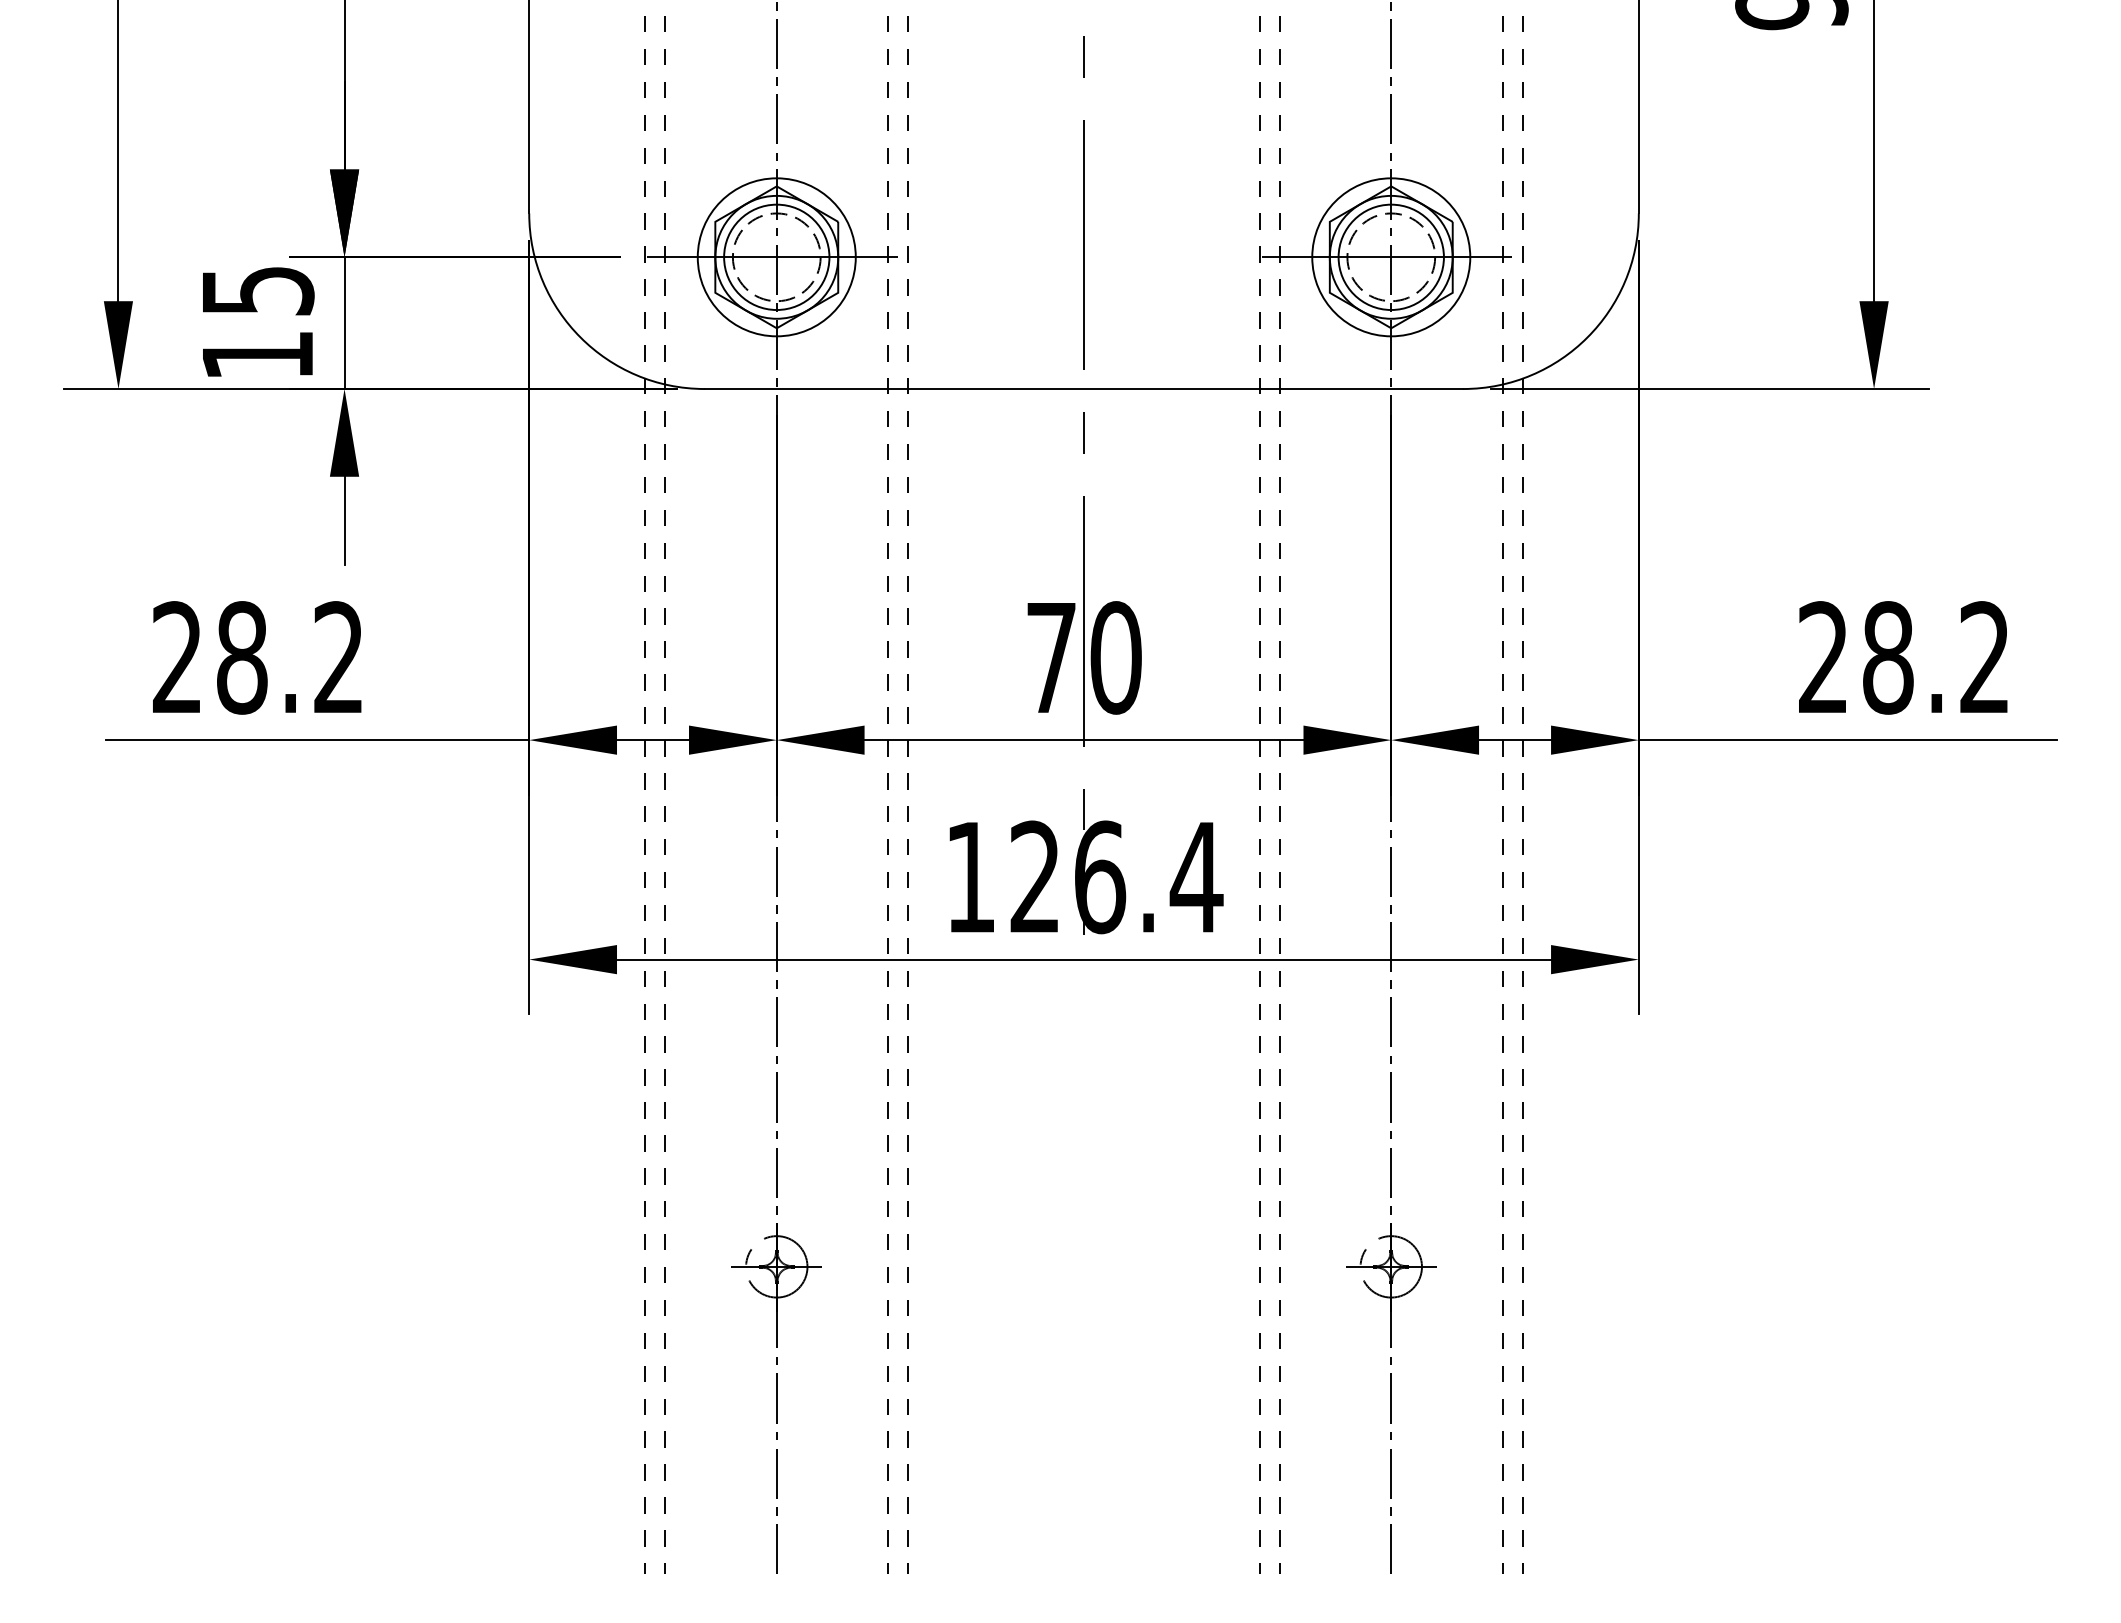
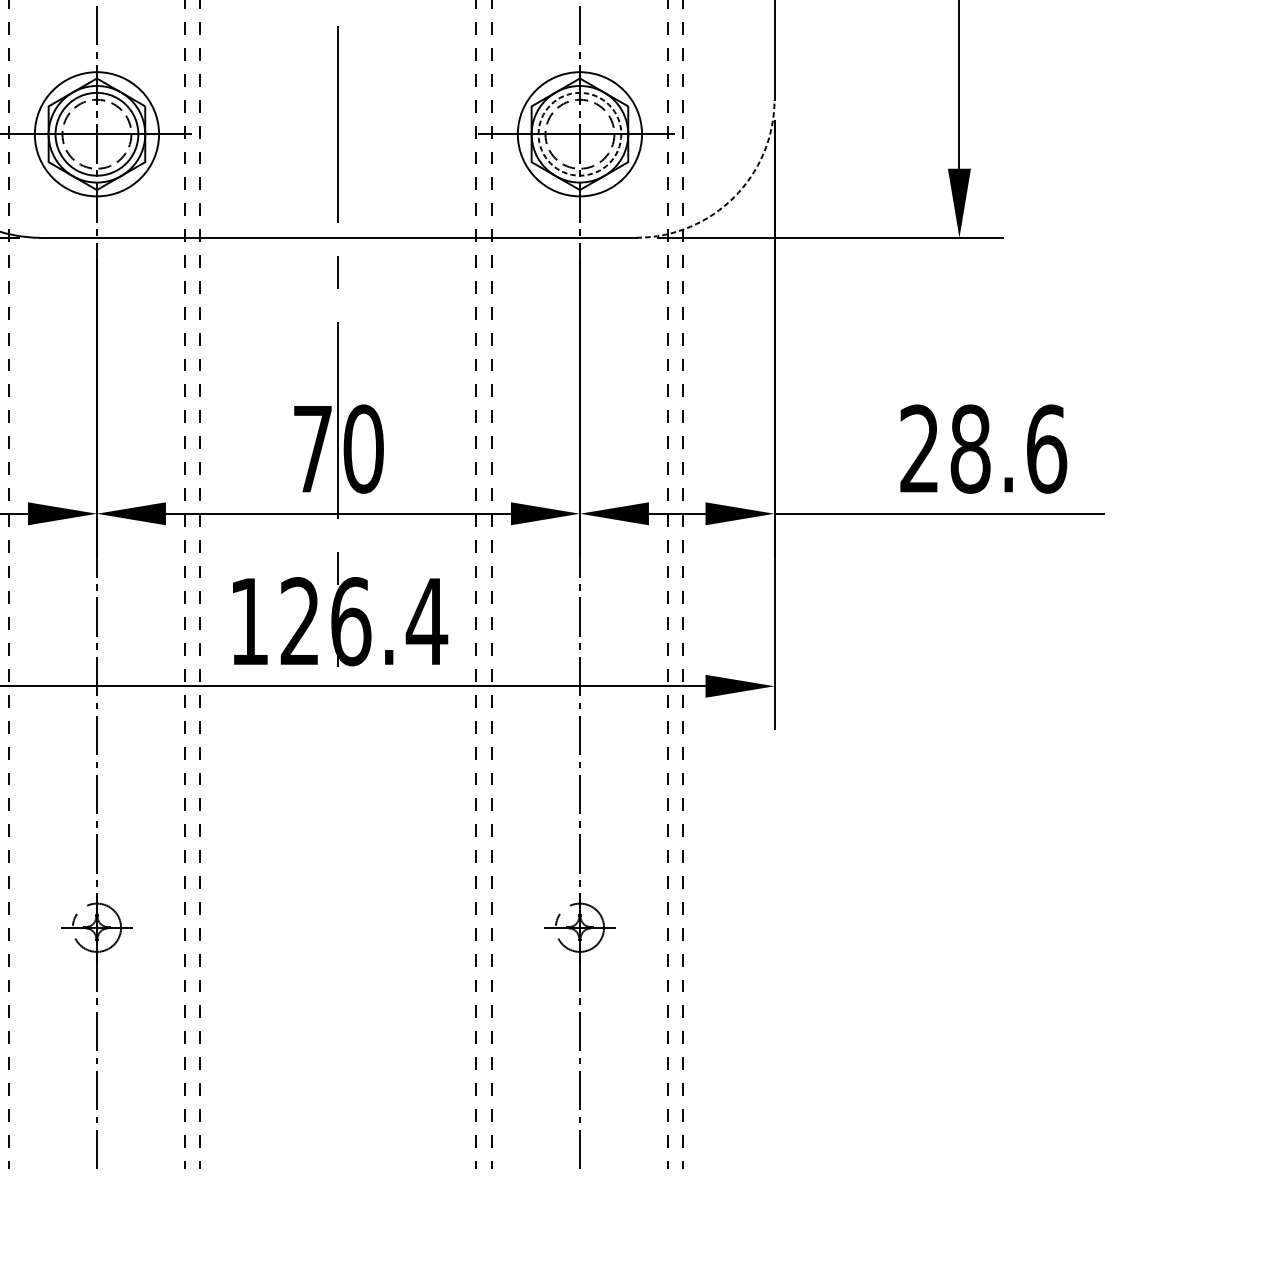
circle: (1390, 257) -> (579, 134), solid -> dashed
arc: (1587, 337) -> (734, 197), solid -> dashed
text: (1985, 657) -> (1047, 448), 28.2 -> 28.6

